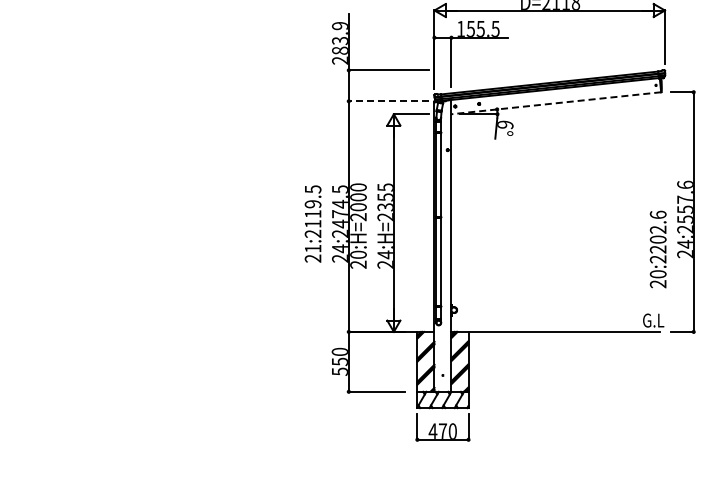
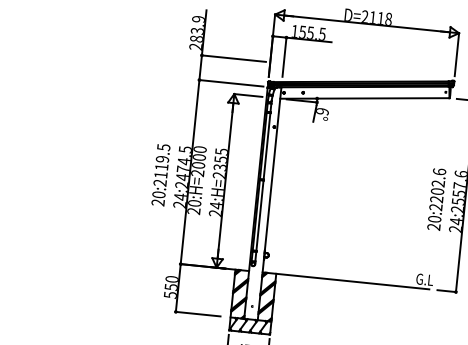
line: (388, 101) -> (231, 83), dashed -> solid
line: (555, 103) -> (364, 98), dashed -> solid
text: (312, 248) -> (158, 194), 21:2119.5 -> 20:2119.5
text: (657, 249) -> (436, 199), moved

